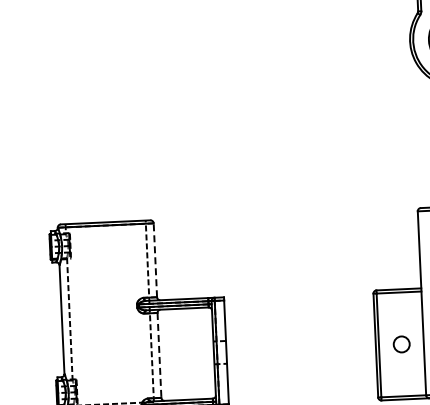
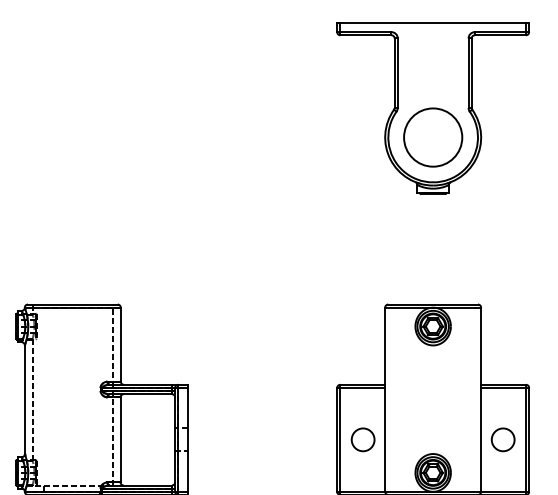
line: (155, 260) -> (120, 344), dashed -> solid
circle: (401, 344) -> (362, 439), size x1.43
line: (159, 356) -> (120, 440), dashed -> solid

